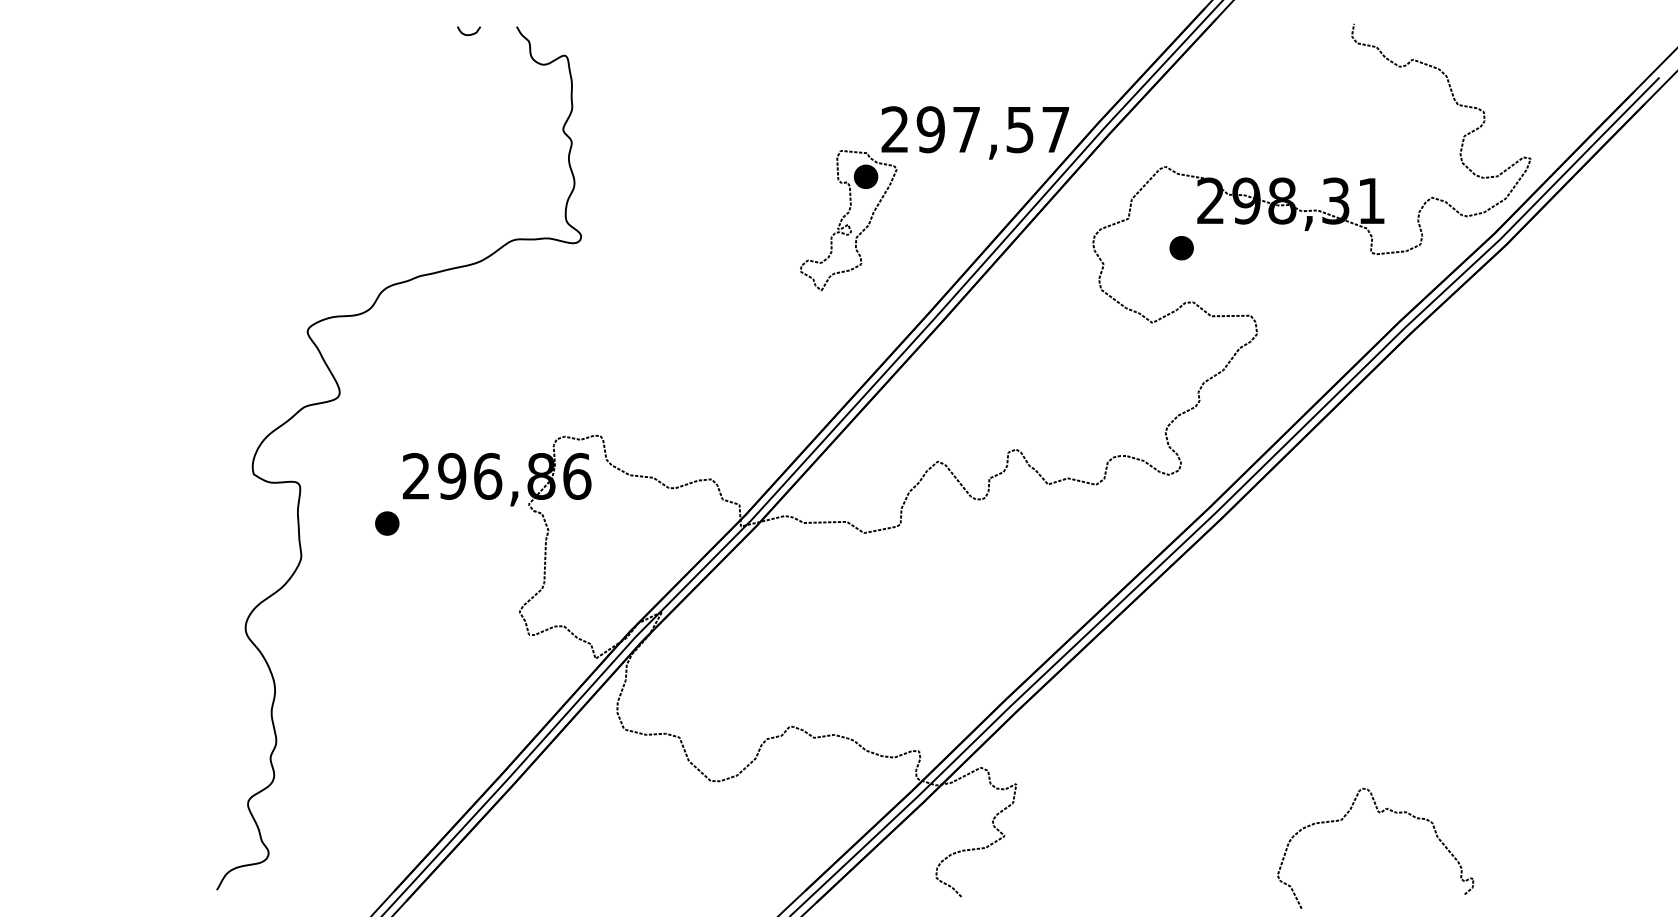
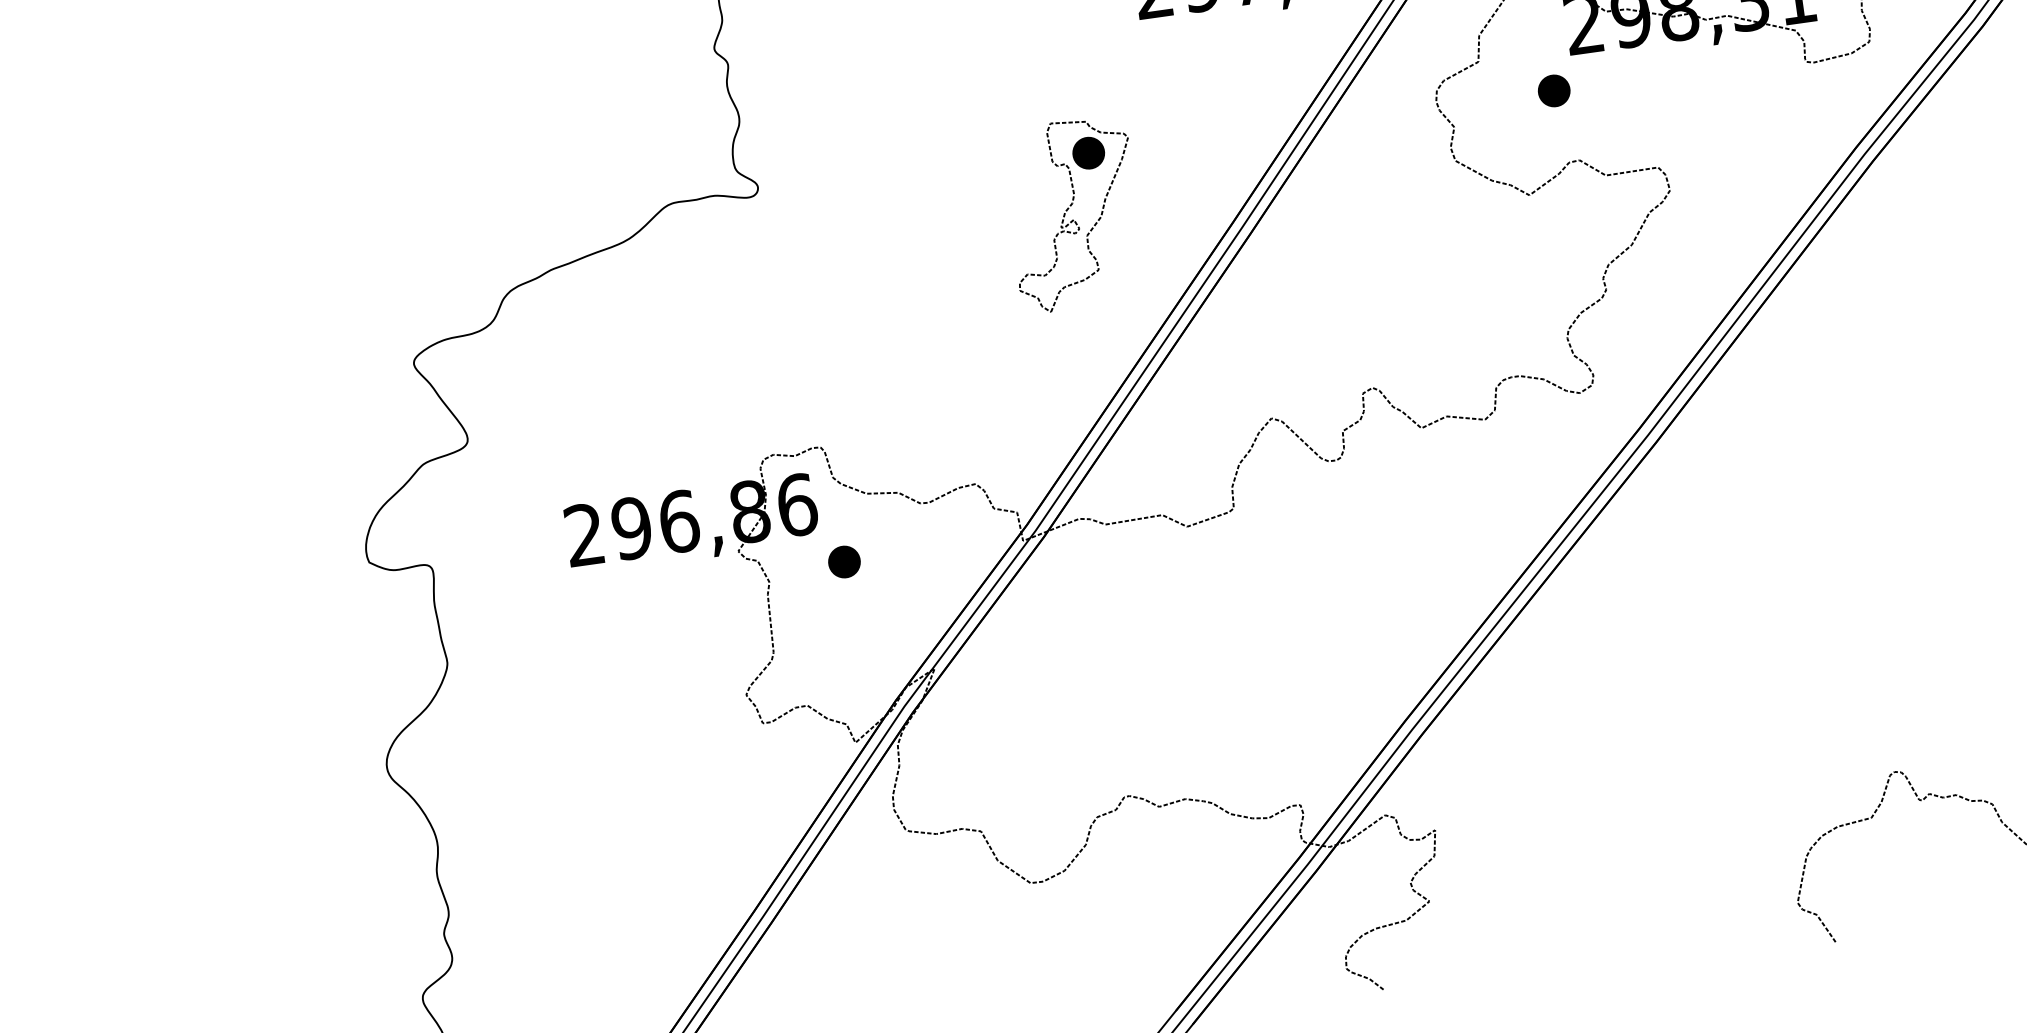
part: (848, 220) -> (1073, 214), moved
part: (387, 523) -> (844, 561), moved

